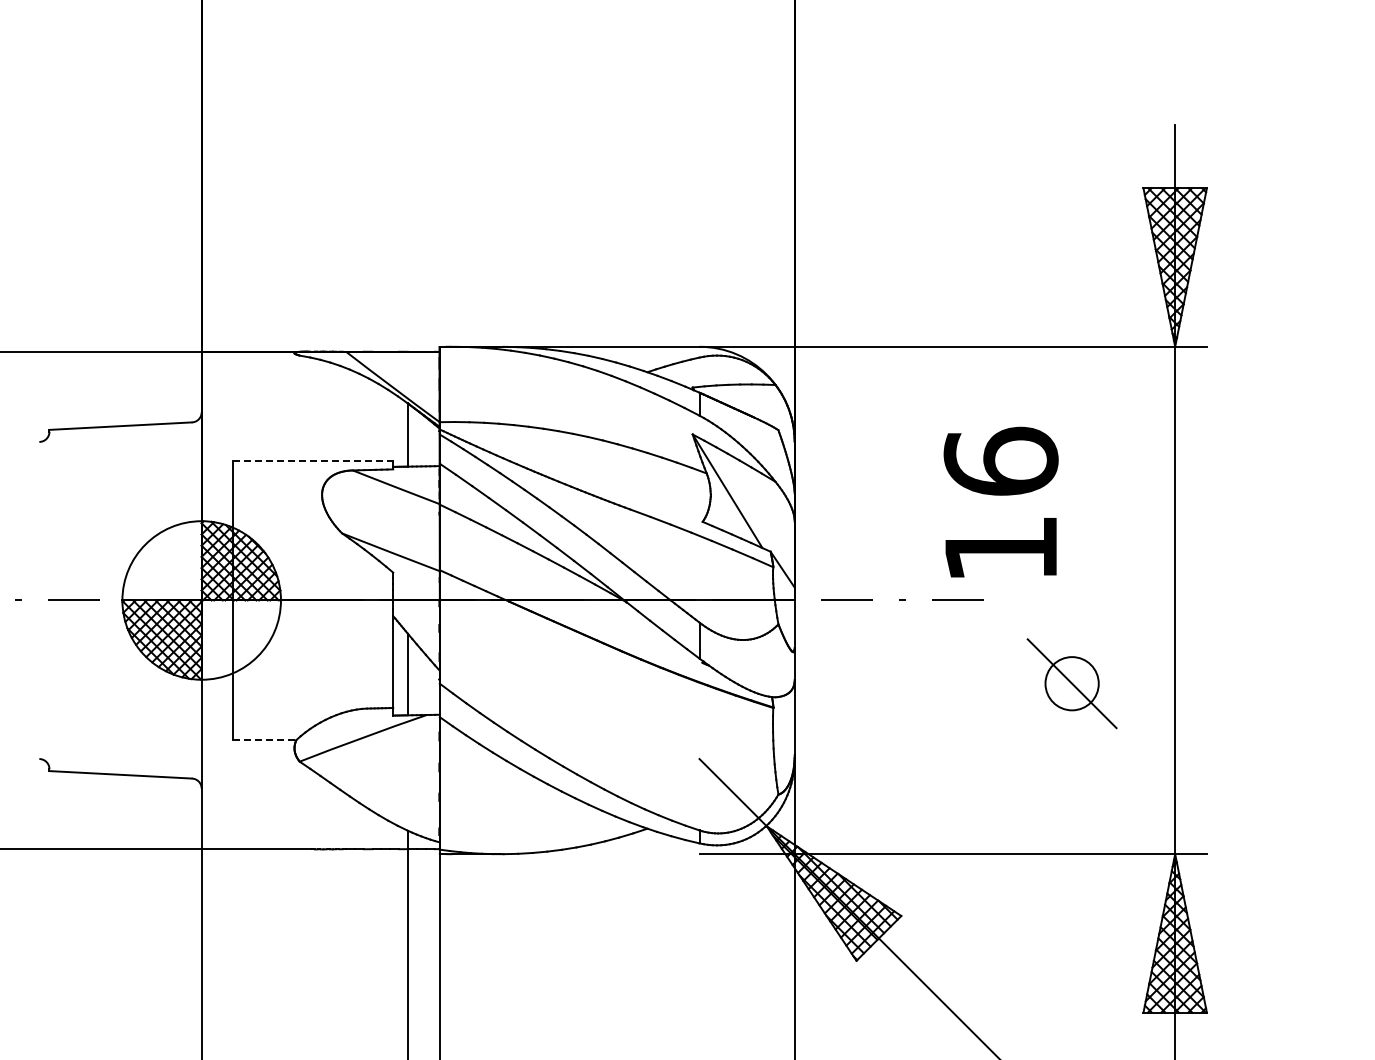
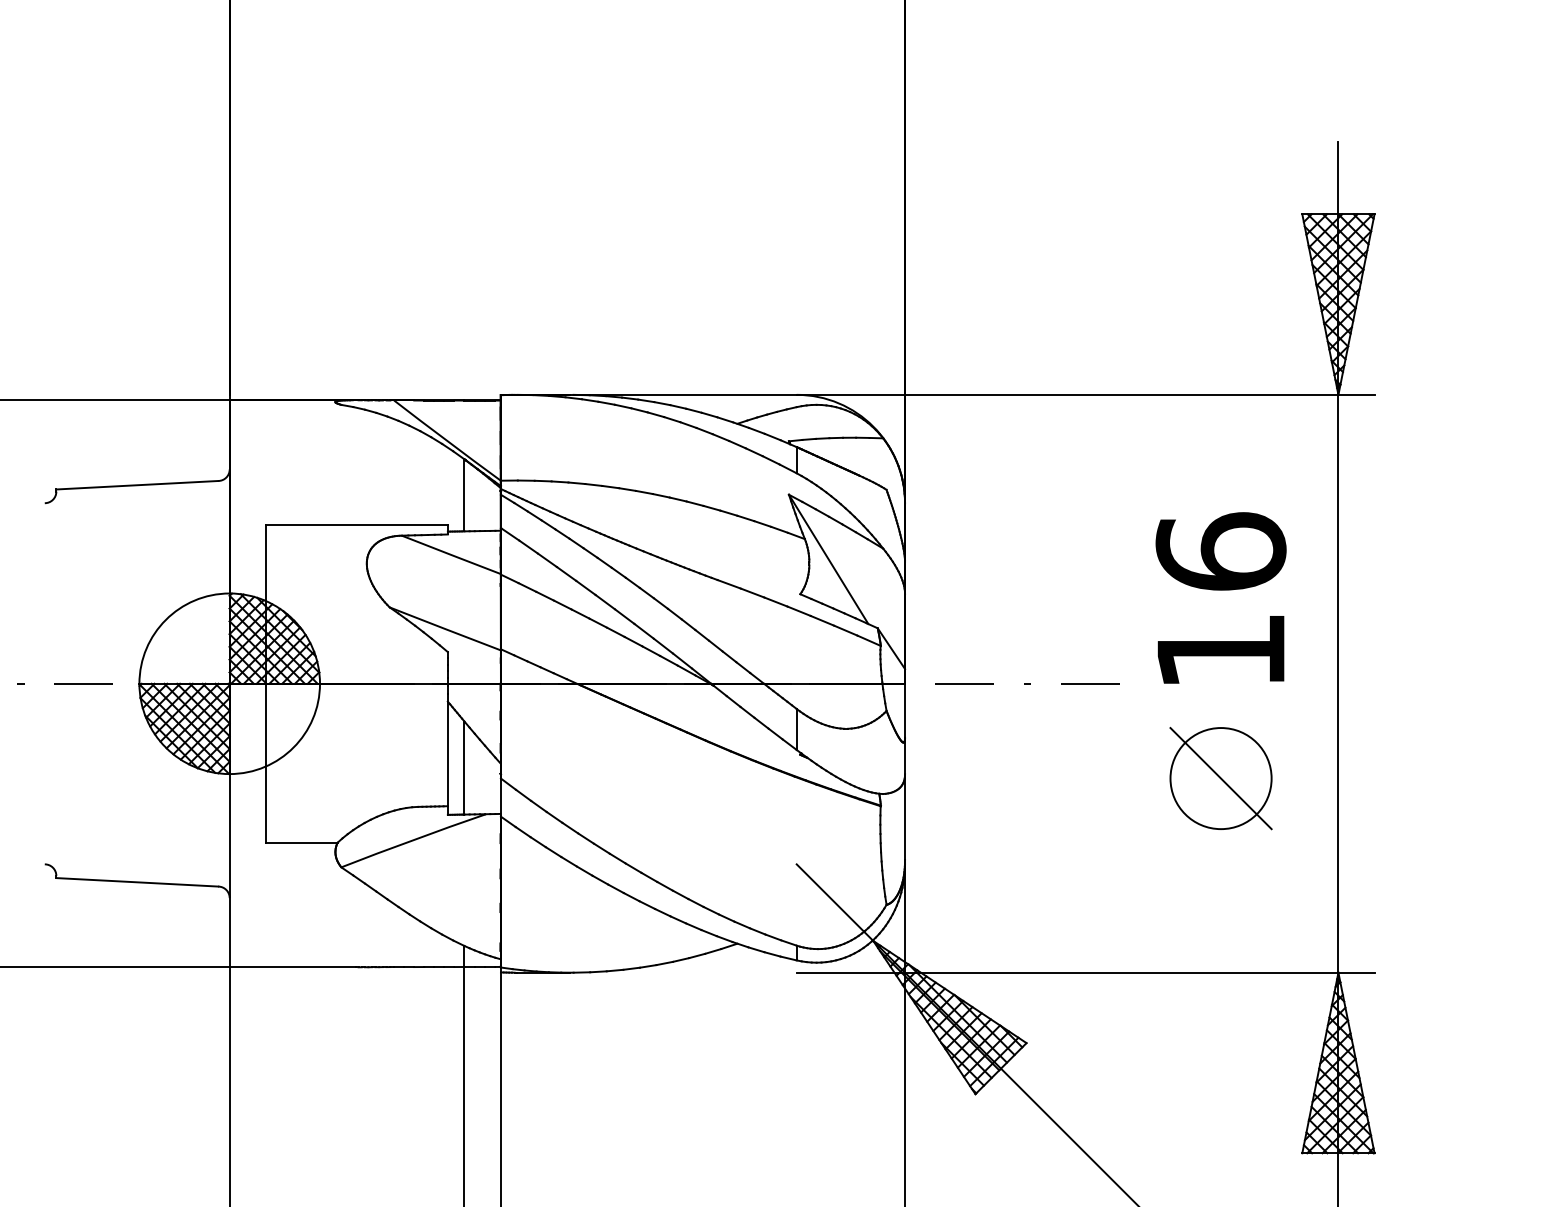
line: (313, 460) -> (357, 524), dashed -> solid
text: (1000, 501) -> (1220, 597), moved
circle: (1071, 683) -> (1220, 778), size x1.67
line: (264, 740) -> (301, 843), dashed -> solid

